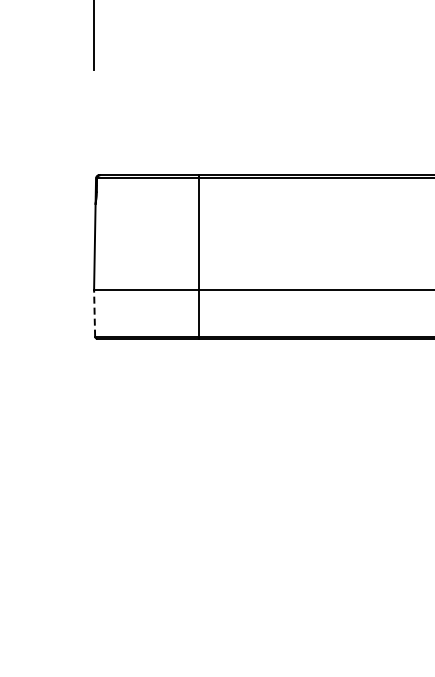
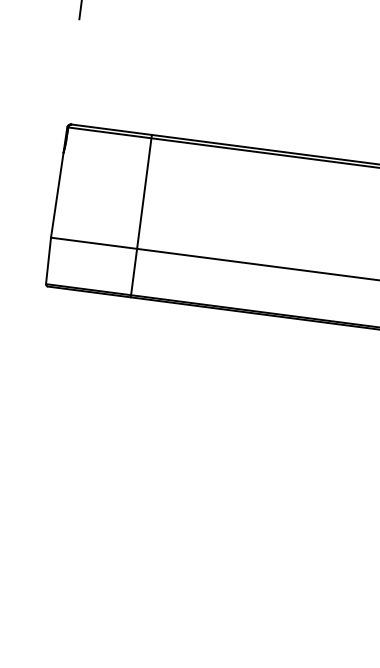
line: (198, 256) -> (141, 215), moved
line: (94, 312) -> (48, 260), dashed -> solid

